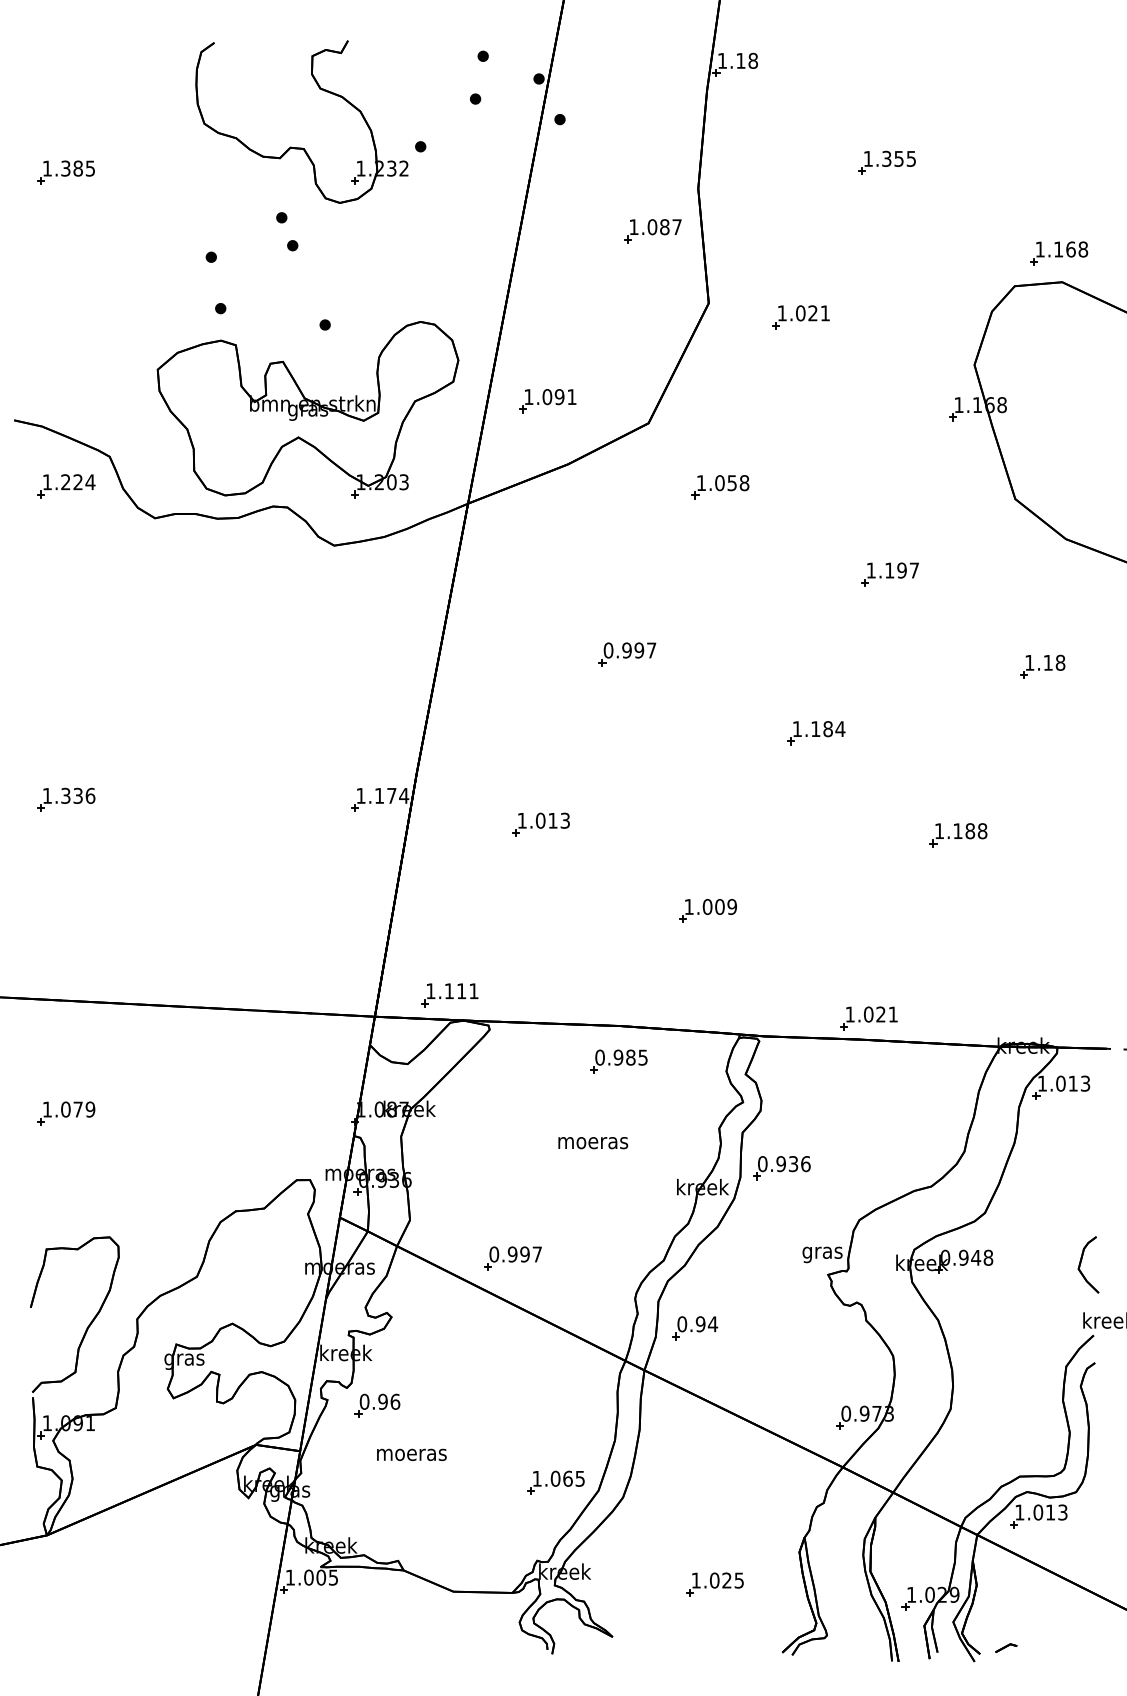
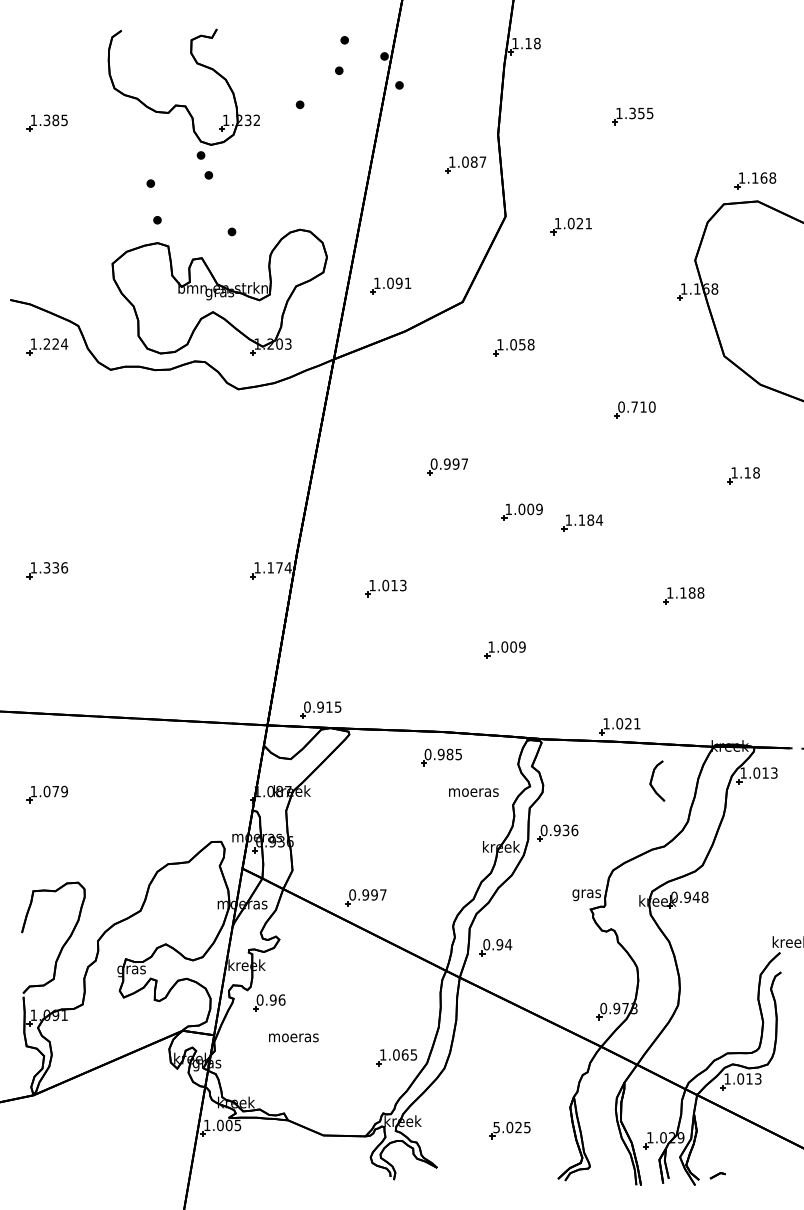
part: (301, 147) -> (183, 105), moved
text: (892, 570) -> (636, 407), 1.197 -> 0.710
part: (731, 717) -> (521, 511), added
text: (452, 991) -> (322, 707), 1.111 -> 0.915
text: (593, 1143) -> (474, 792), moved
part: (1081, 1263) -> (652, 780), moved
text: (695, 1580) -> (496, 1127), 1.025 -> 5.025

